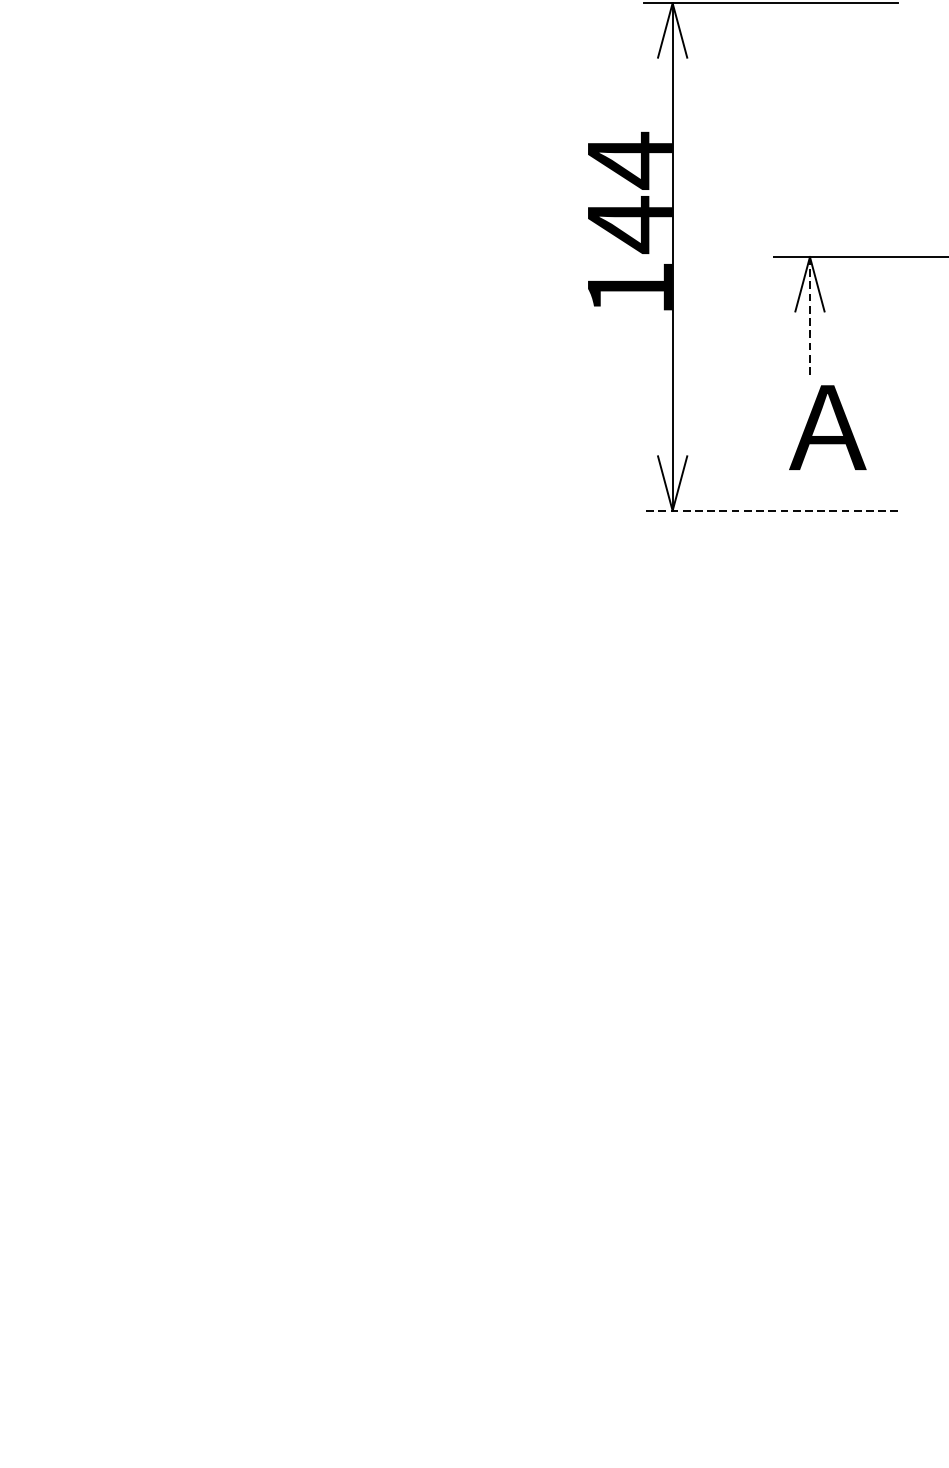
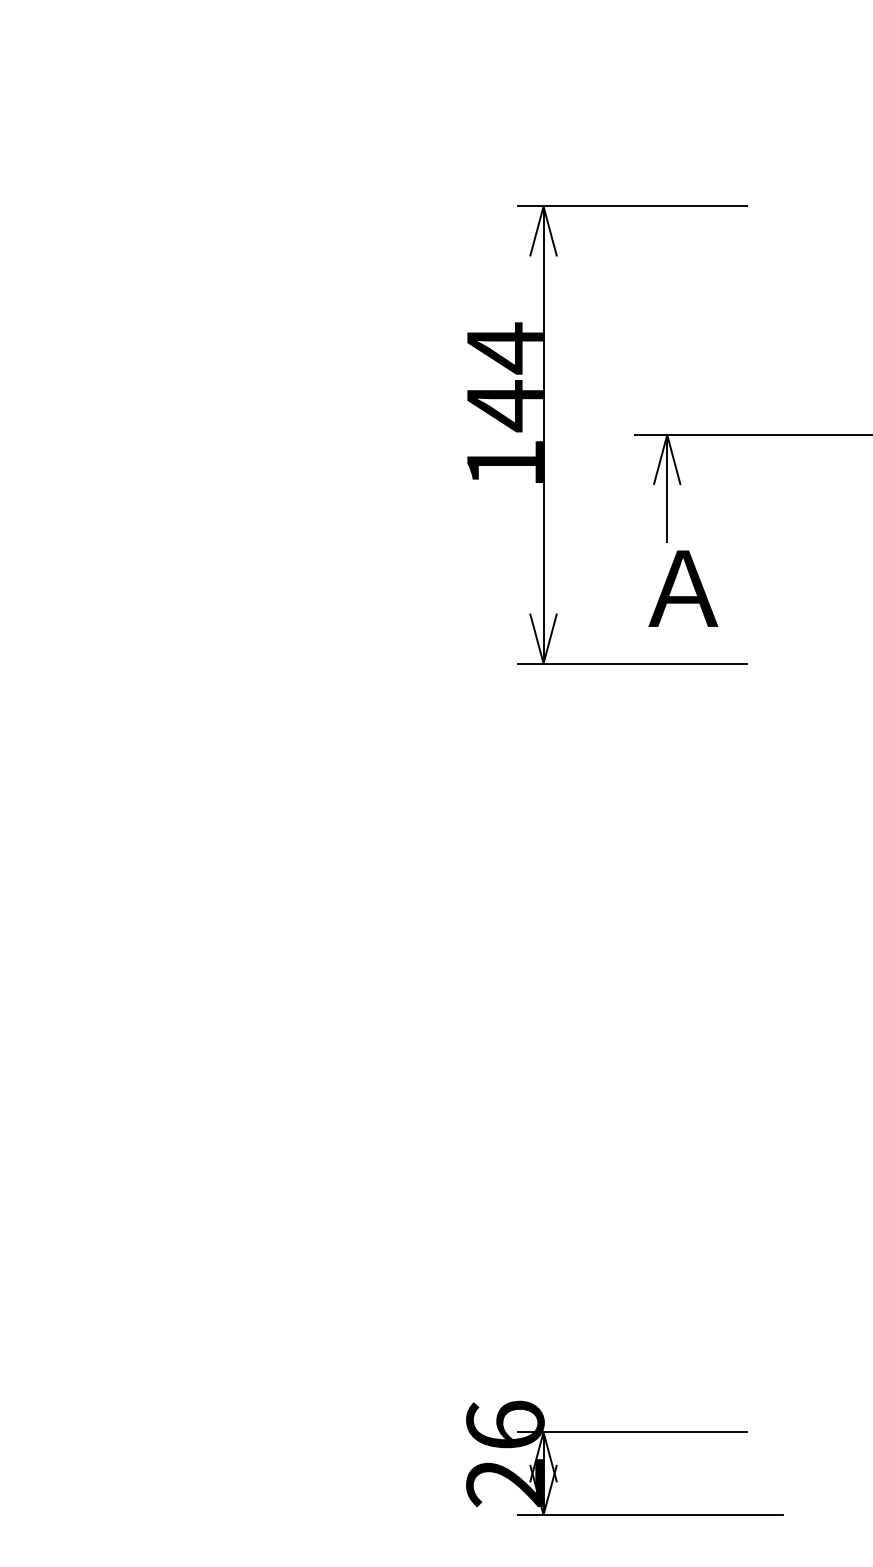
line: (810, 316) -> (667, 488), dashed -> solid
line: (770, 510) -> (631, 663), dashed -> solid
part: (762, 1364) -> (624, 1432), added

